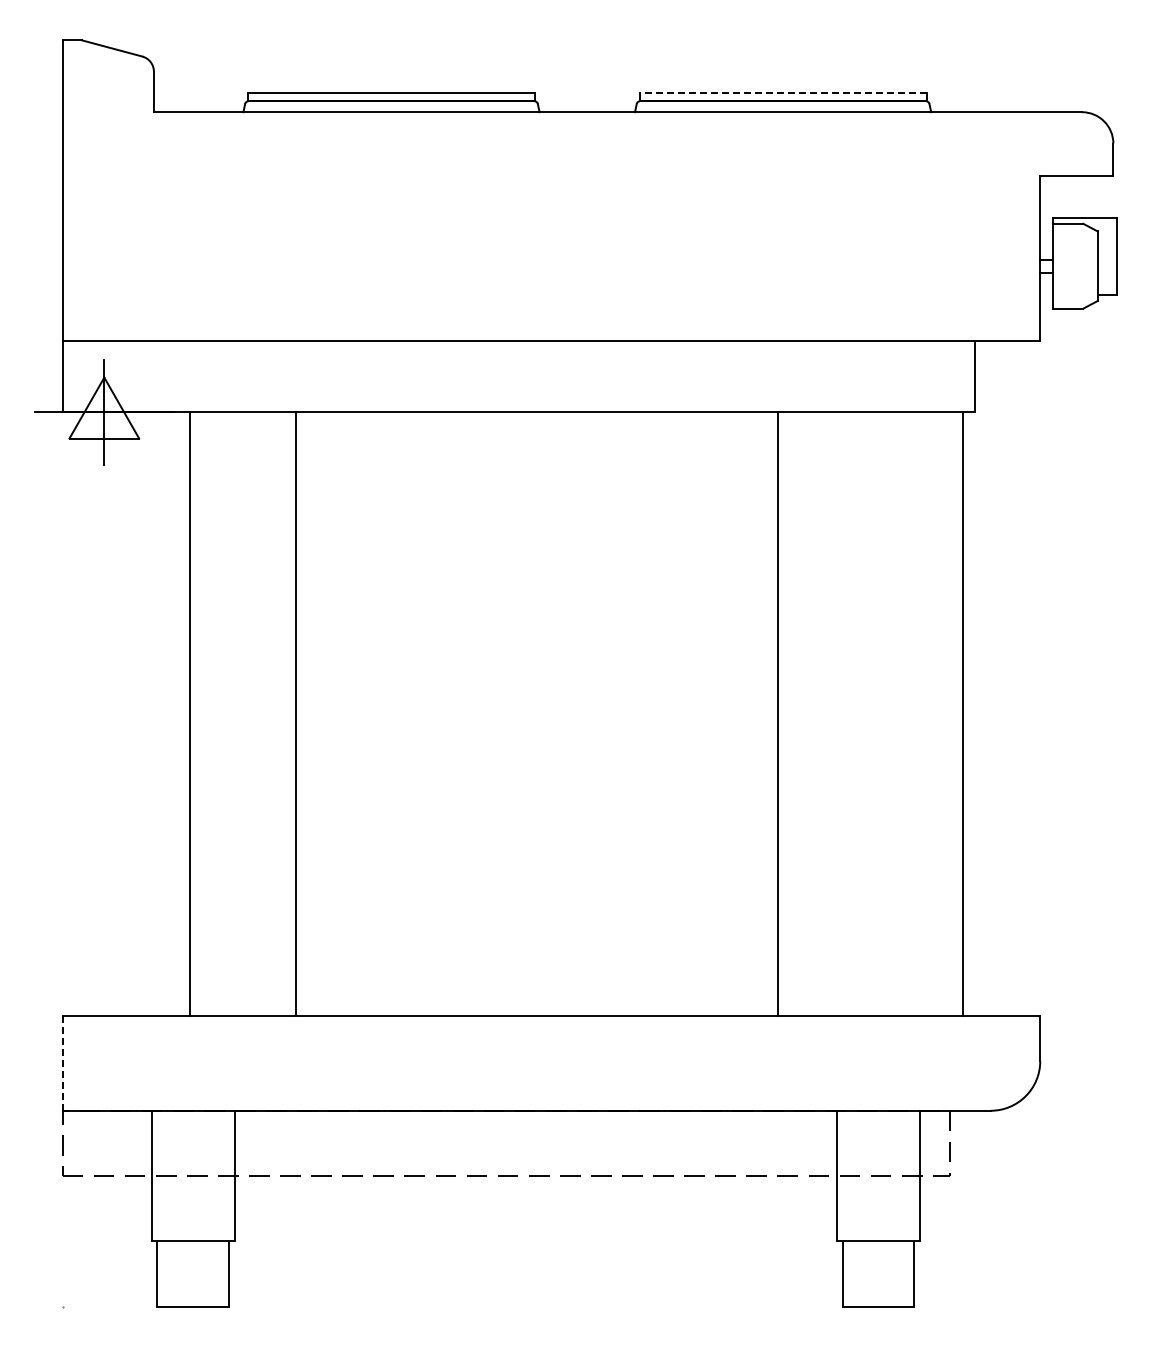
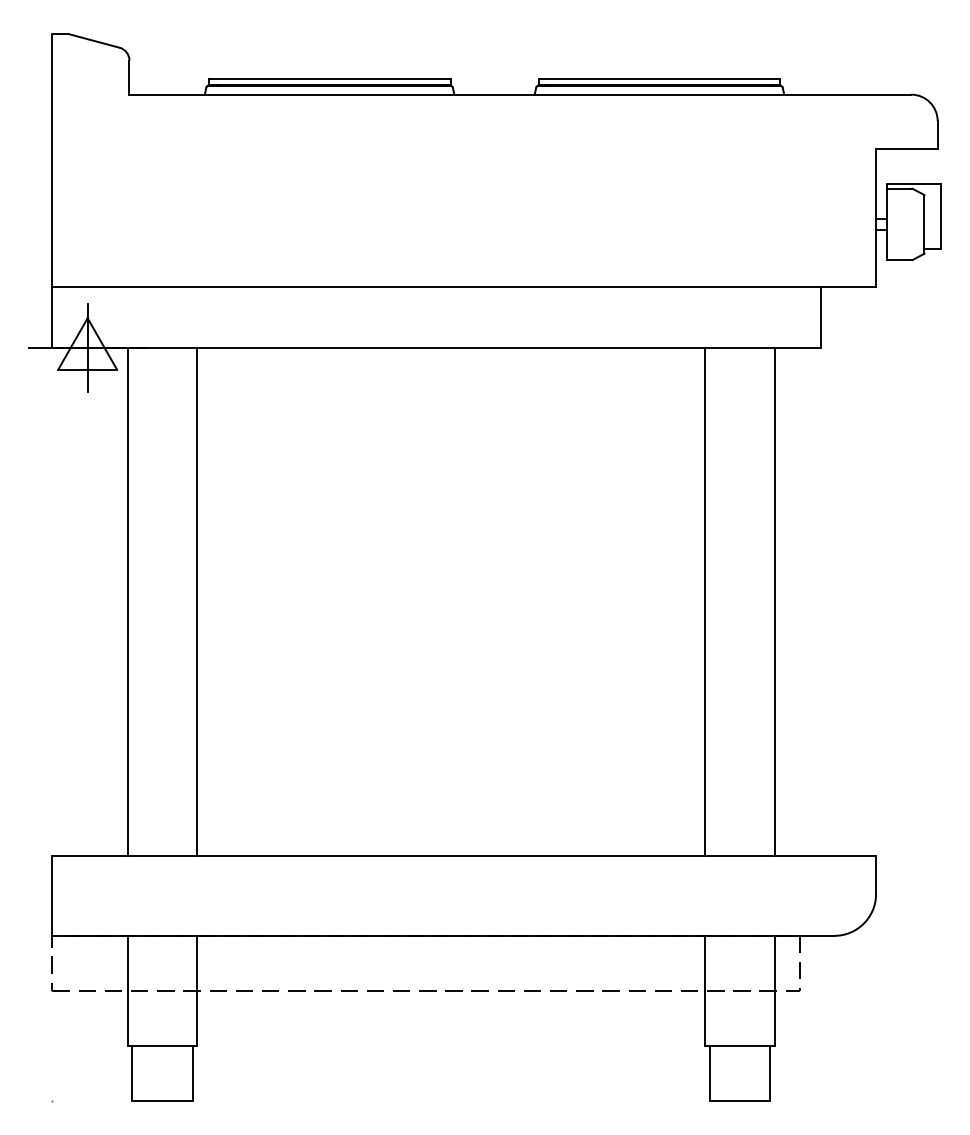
line: (783, 93) -> (659, 78), dashed -> solid
line: (189, 714) -> (127, 602), moved
line: (295, 714) -> (197, 602), moved
line: (777, 714) -> (704, 602), moved
line: (962, 714) -> (774, 602), moved
line: (62, 1062) -> (52, 895), dashed -> solid

